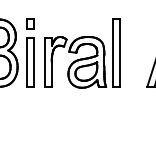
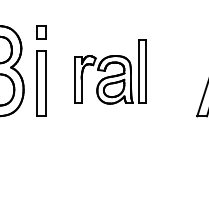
part: (82, 53) -> (110, 71), size x0.7

